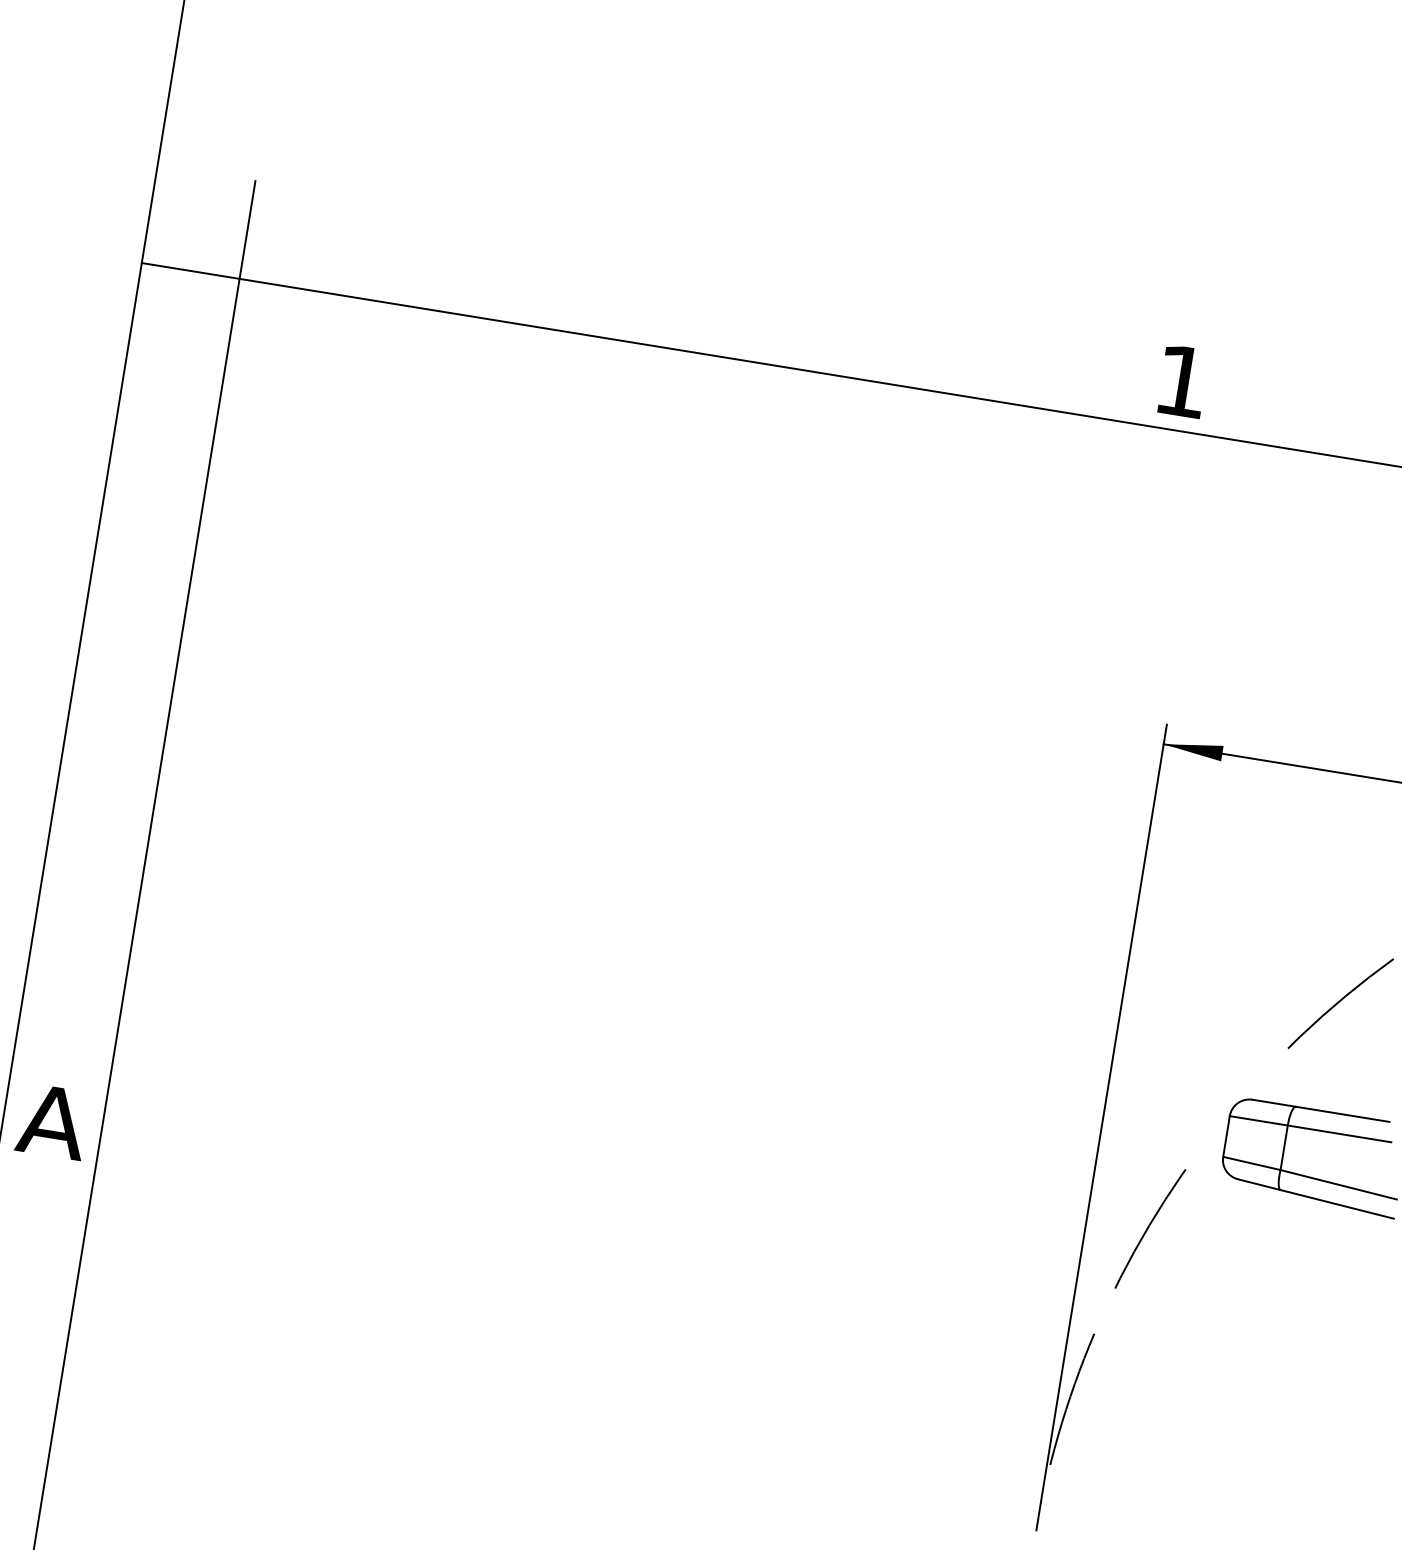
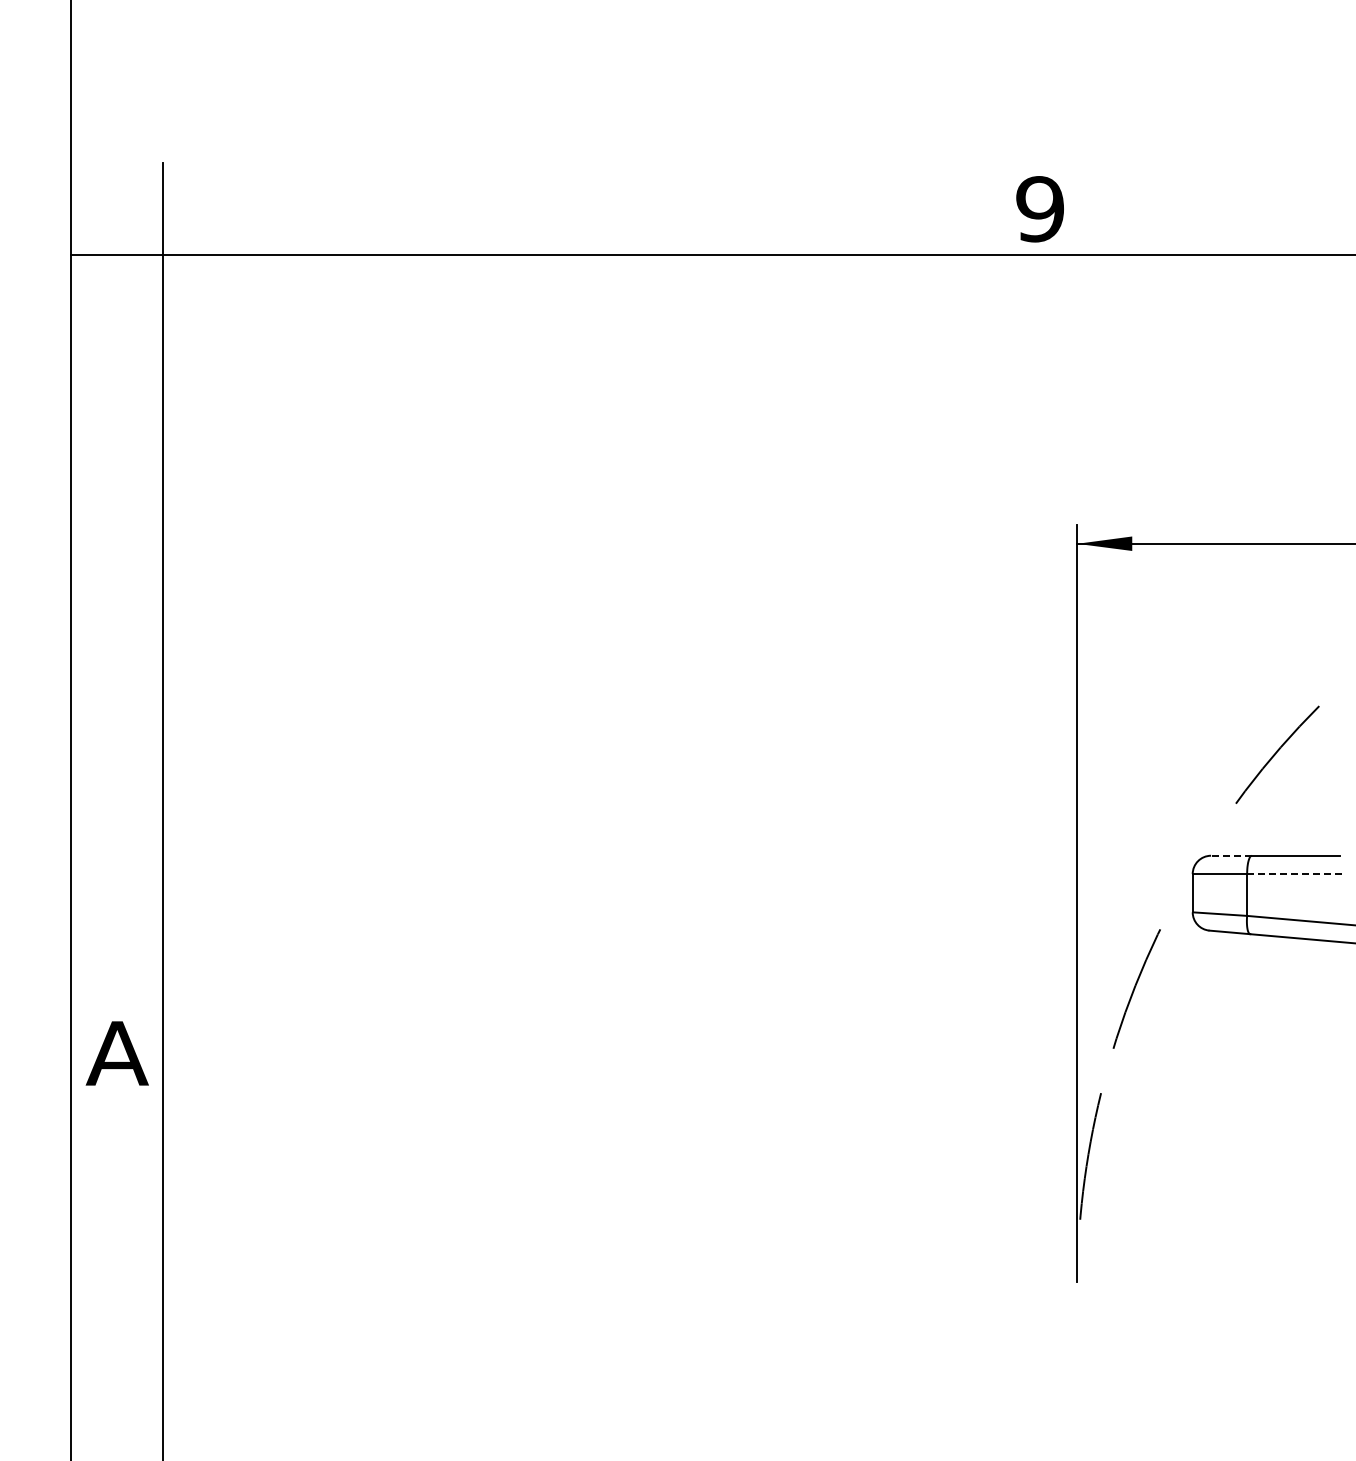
text: (1181, 381) -> (1039, 209), 1 -> 9
line: (1273, 1102) -> (1230, 855), solid -> dashed
line: (1339, 1134) -> (1295, 874), solid -> dashed

